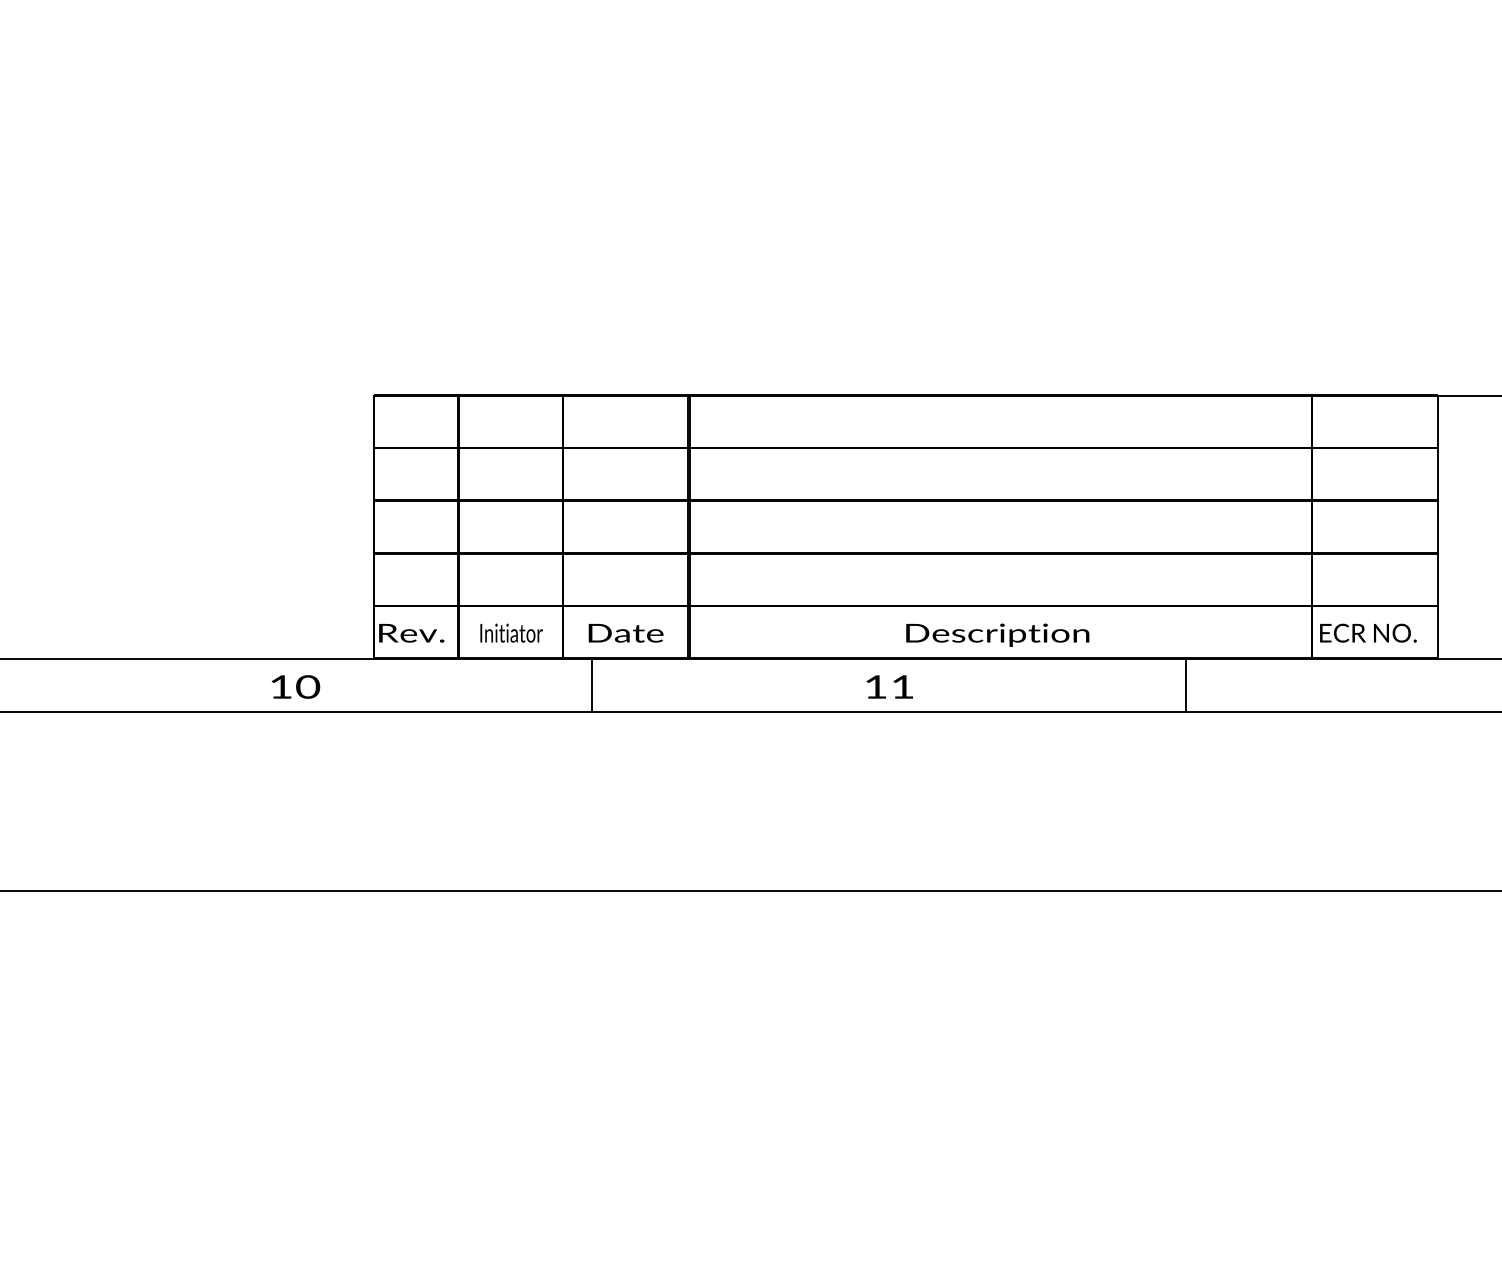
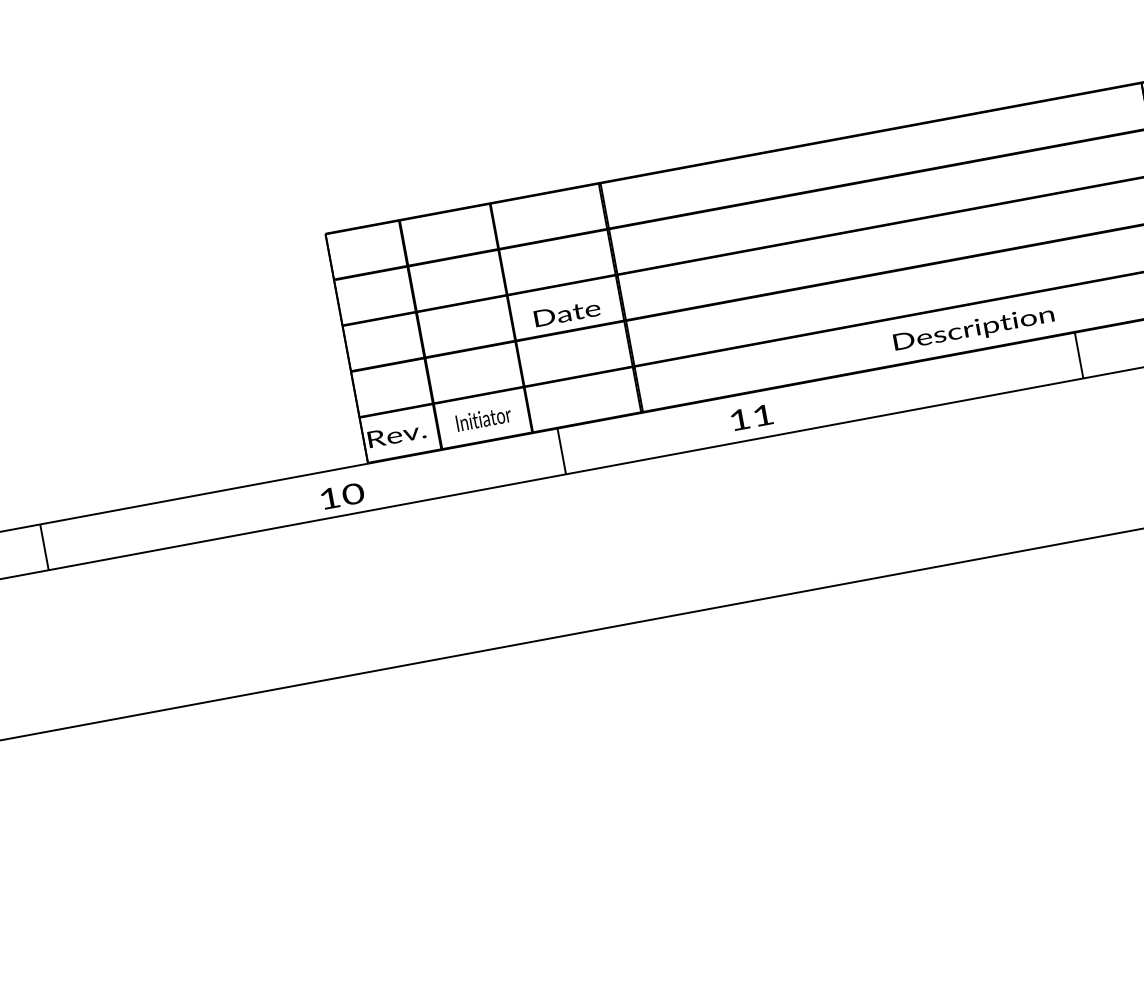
text: (625, 633) -> (566, 313), moved
text: (997, 634) -> (973, 329), moved
text: (295, 686) -> (342, 495), moved
text: (889, 686) -> (751, 417), moved

